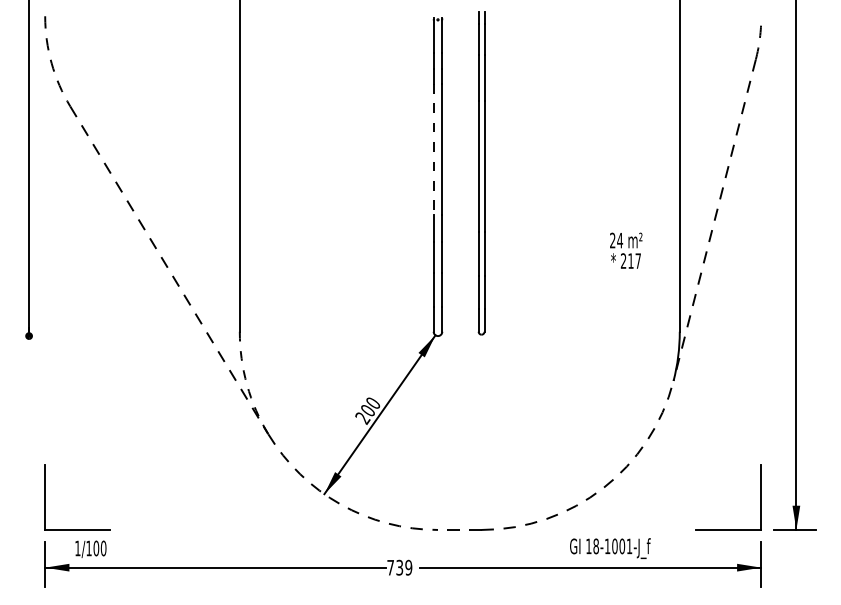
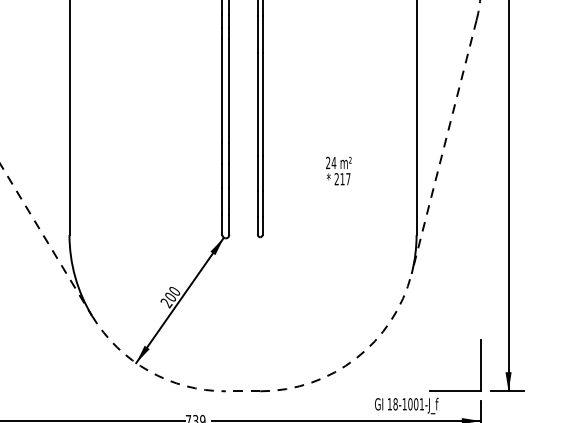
line: (433, 149) -> (222, 91), dashed -> solid
text: (626, 250) -> (339, 170), moved
arc: (247, 384) -> (75, 276), dashed -> solid
text: (610, 548) -> (406, 405), moved

